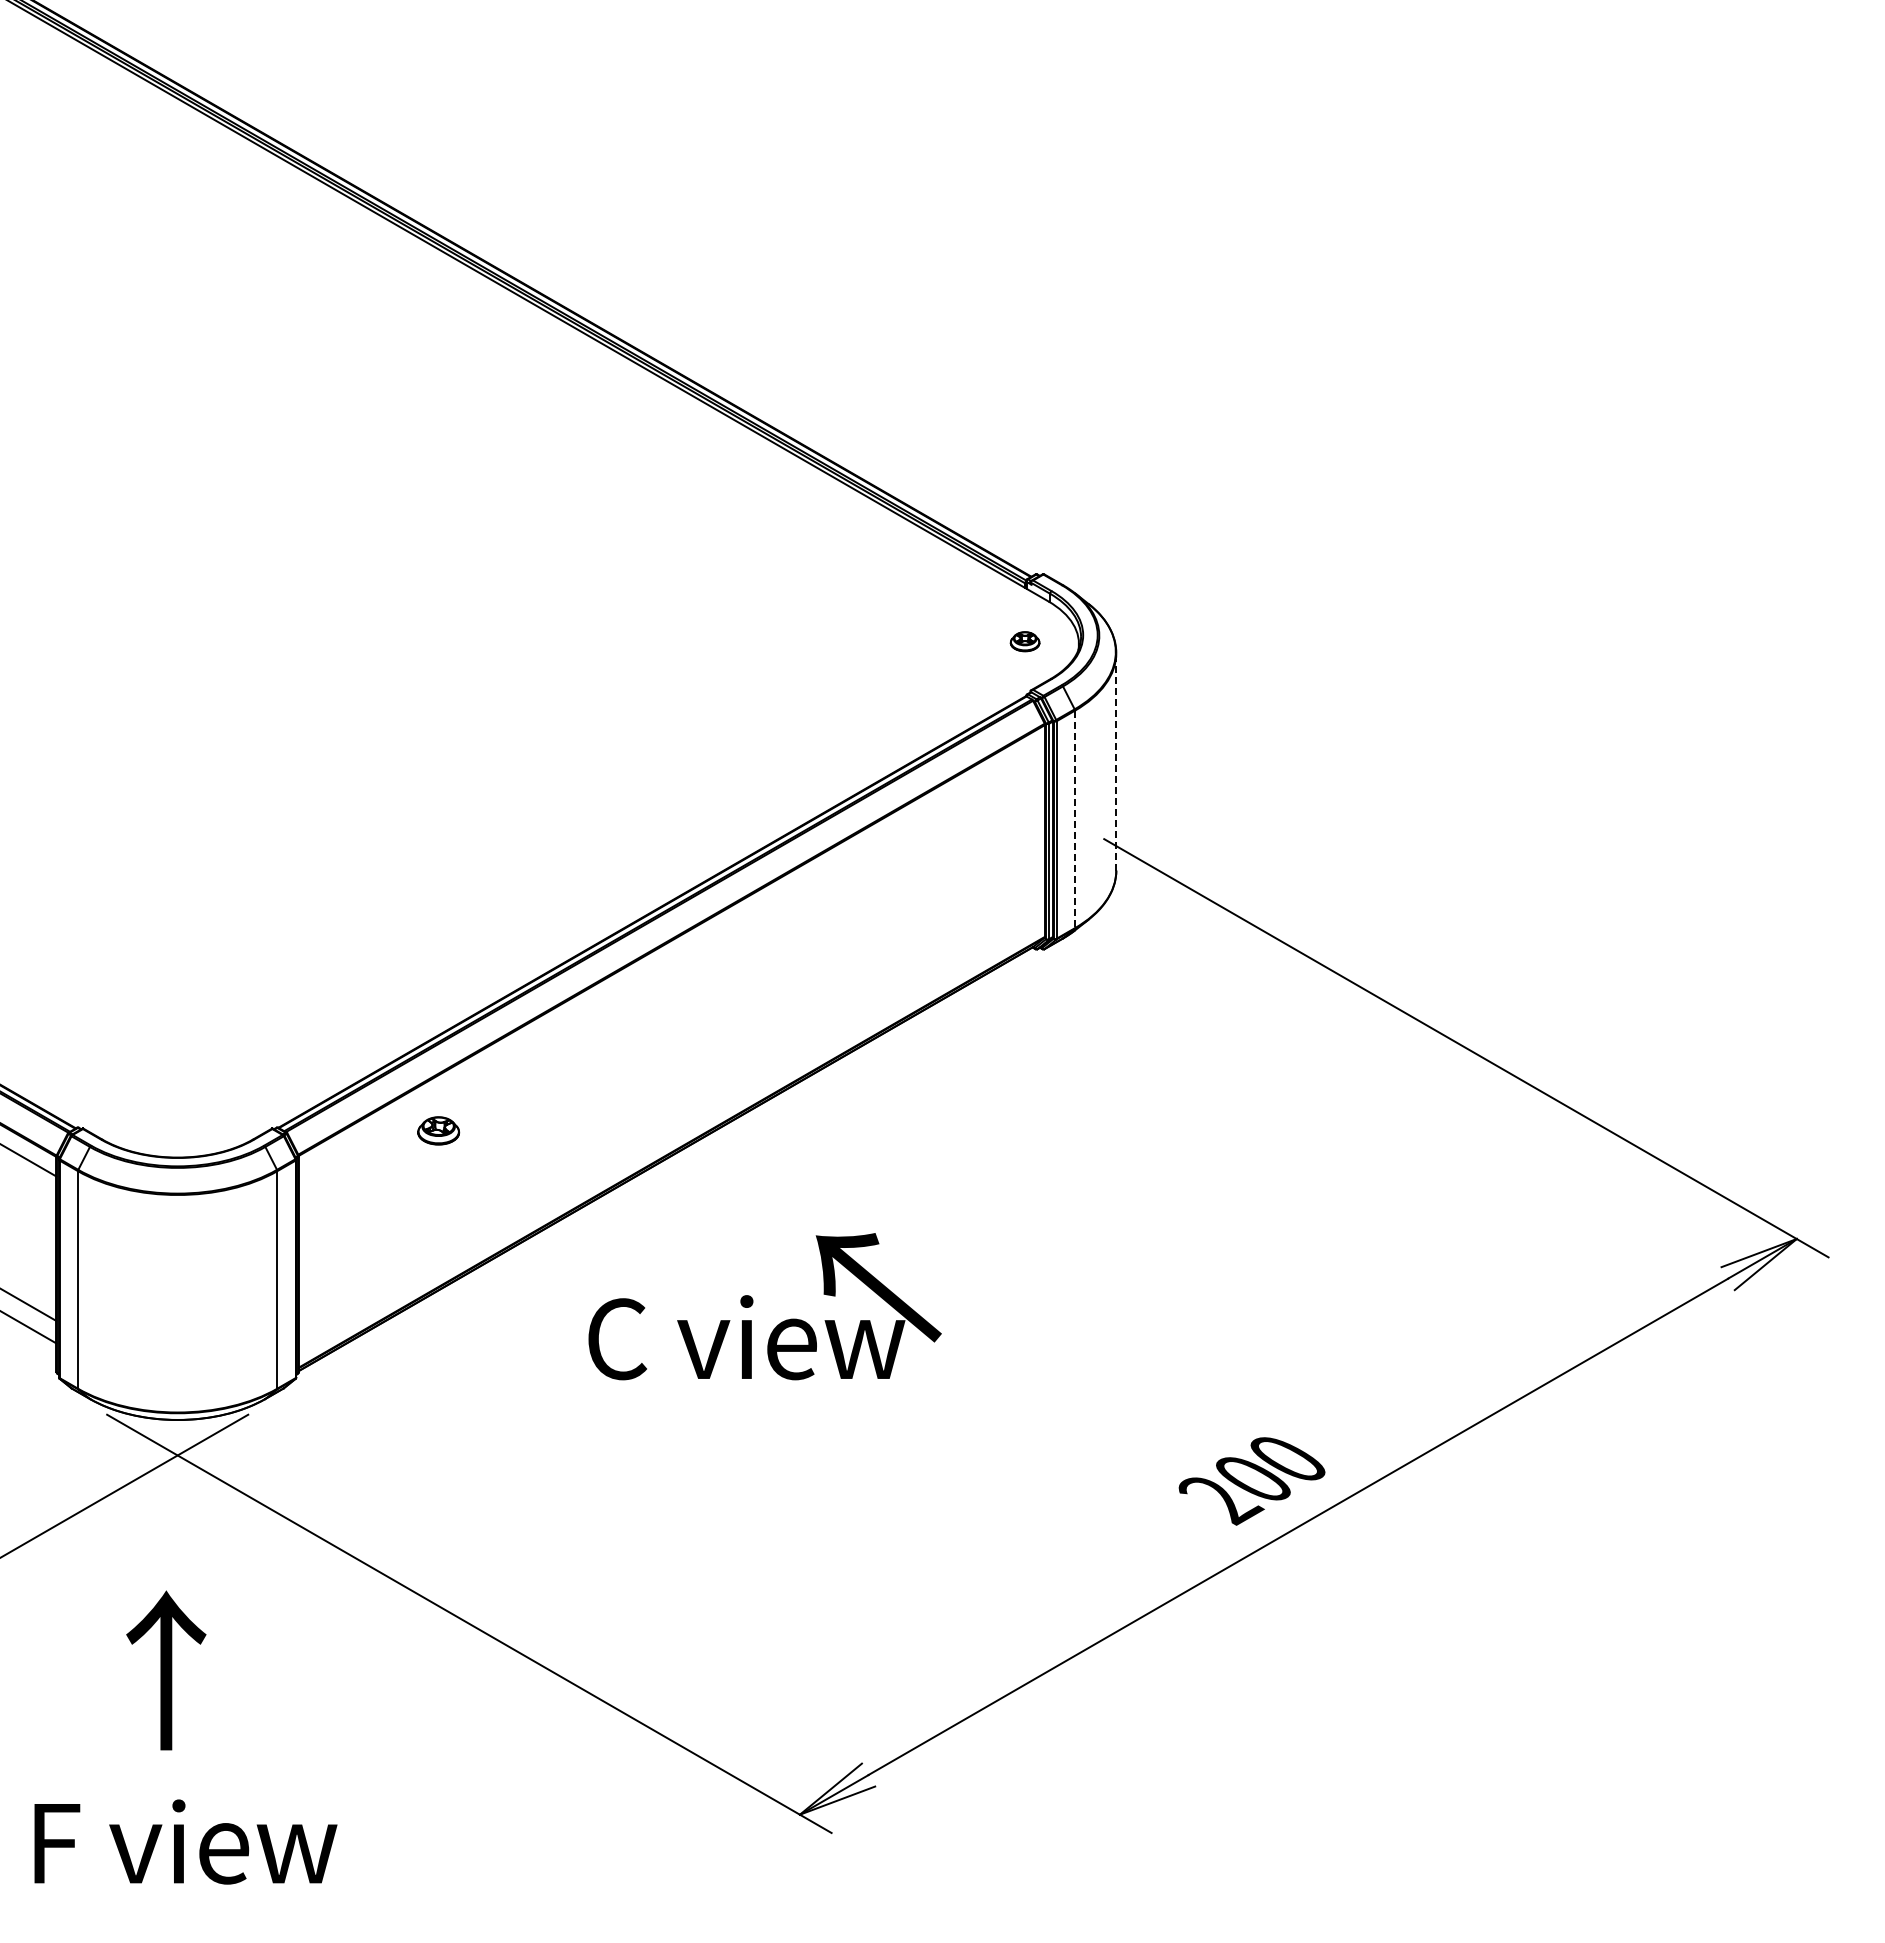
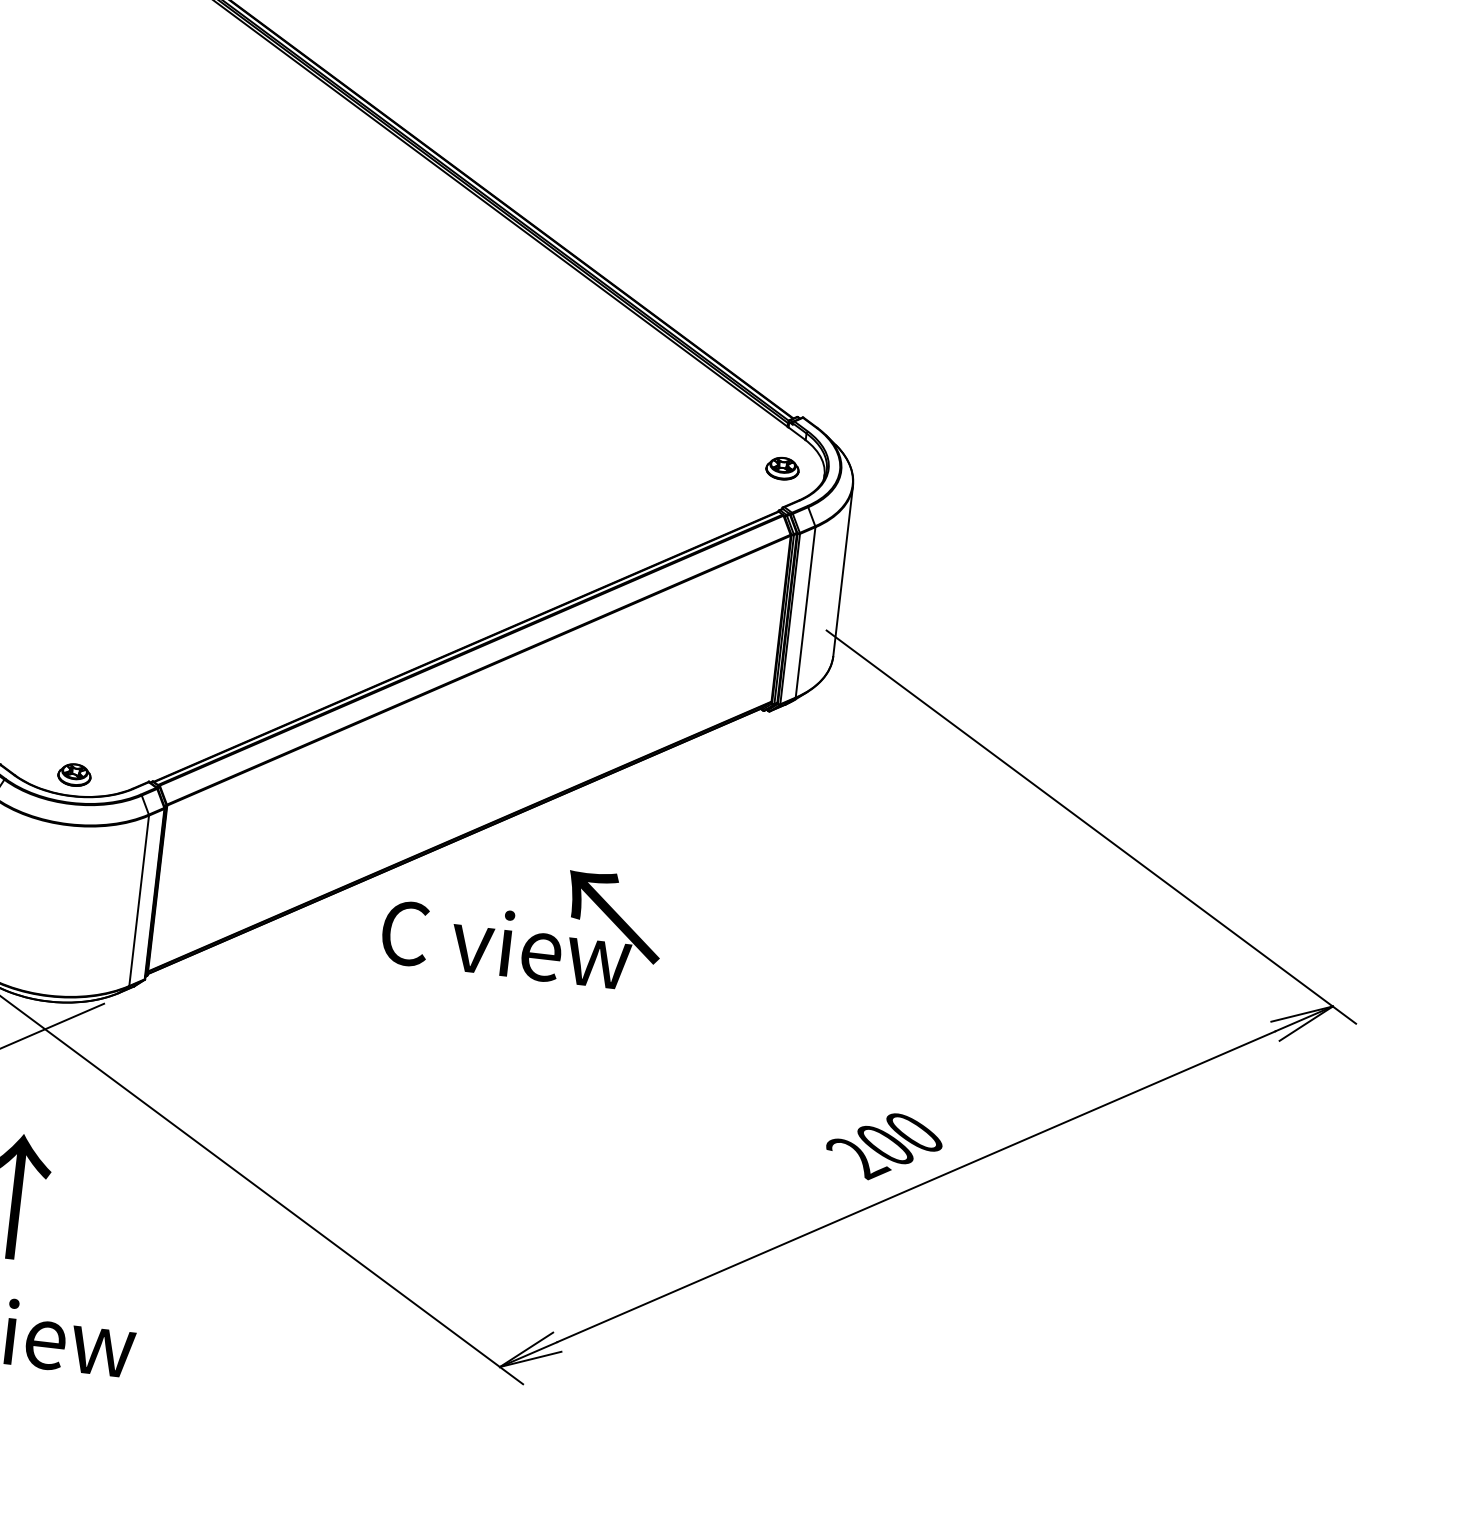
part: (1024, 641) -> (782, 468), size x1.43
line: (1116, 761) -> (843, 570), dashed -> solid
line: (1075, 819) -> (805, 612), dashed -> solid
part: (438, 1130) -> (74, 774), moved
text: (764, 1306) -> (523, 921), moved

